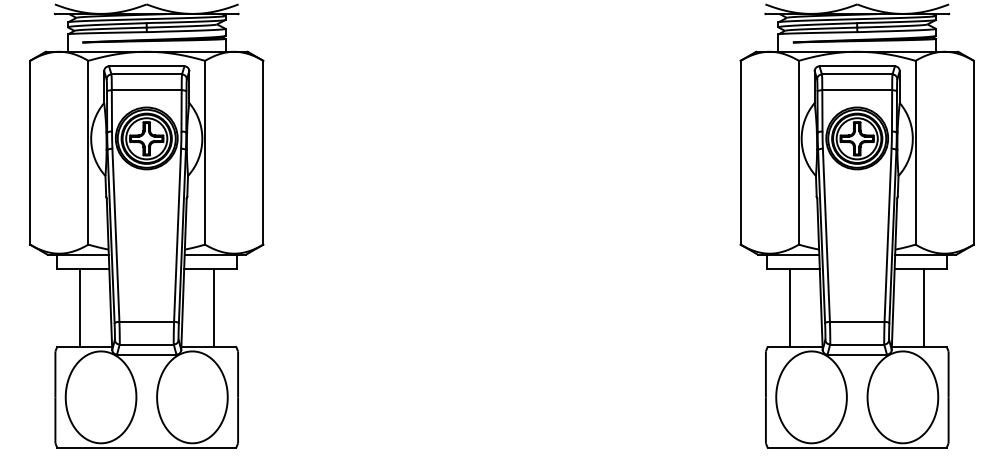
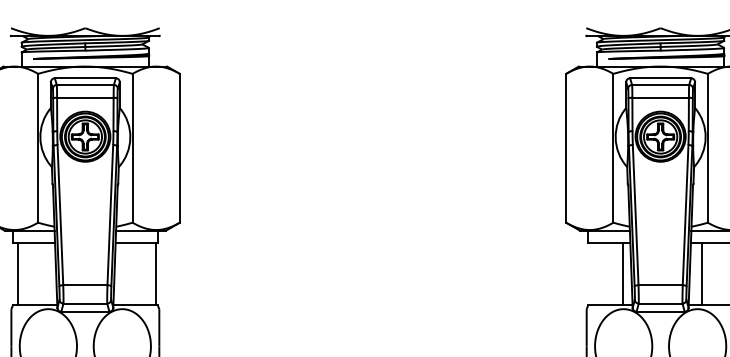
line: (79, 307) -> (17, 273), moved
line: (213, 307) -> (155, 273), moved
line: (790, 307) -> (623, 273), moved
line: (924, 307) -> (702, 273), moved

